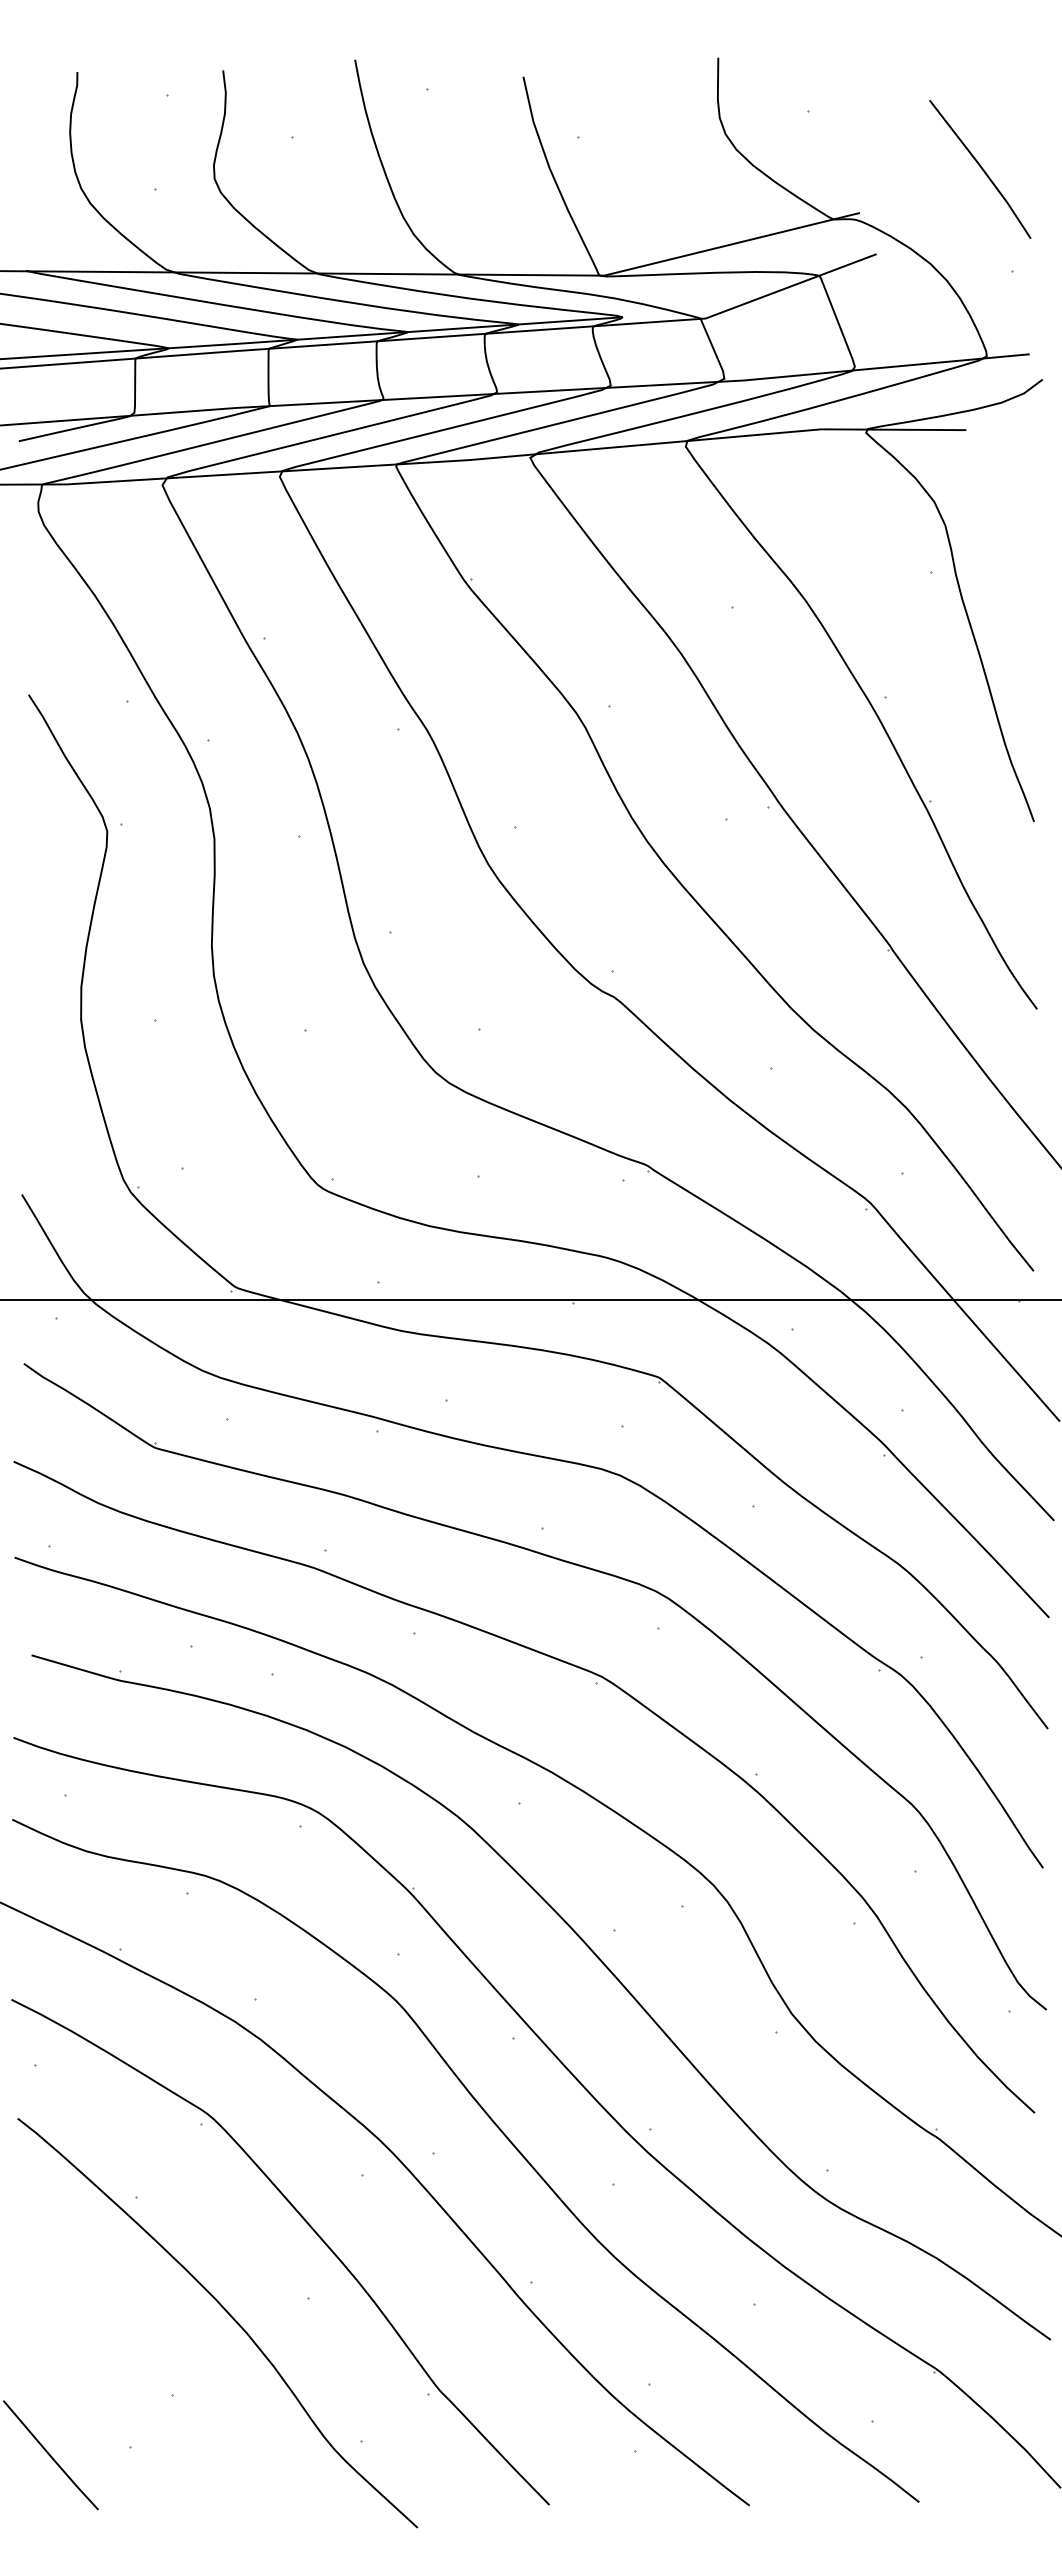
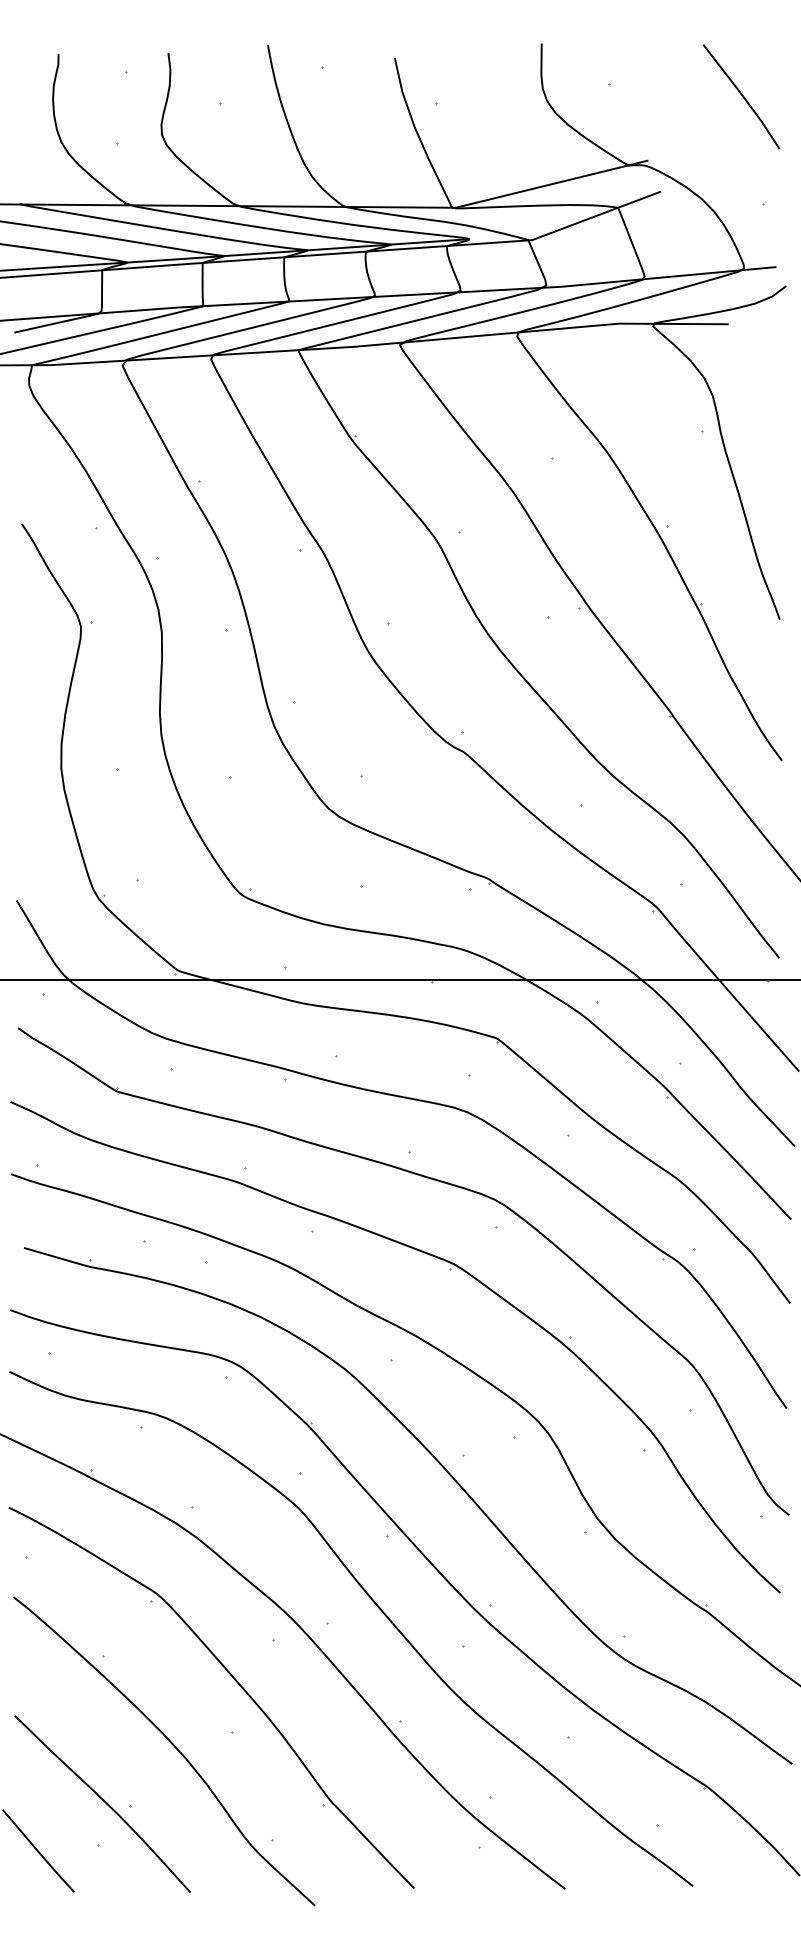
line: (981, 169) -> (742, 96), moved
curve: (137, 2389) -> (103, 1801), added

